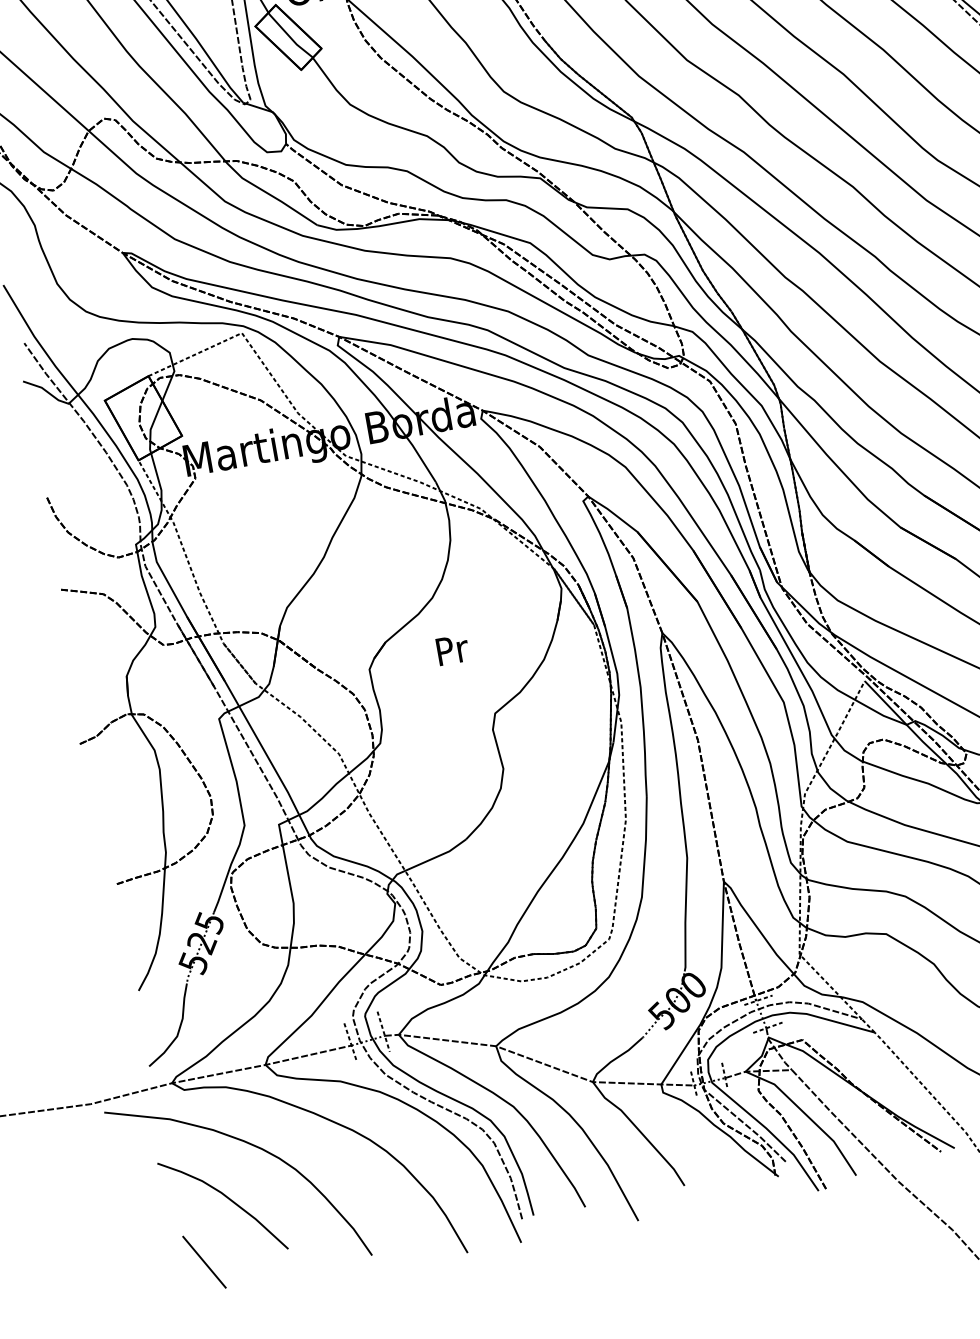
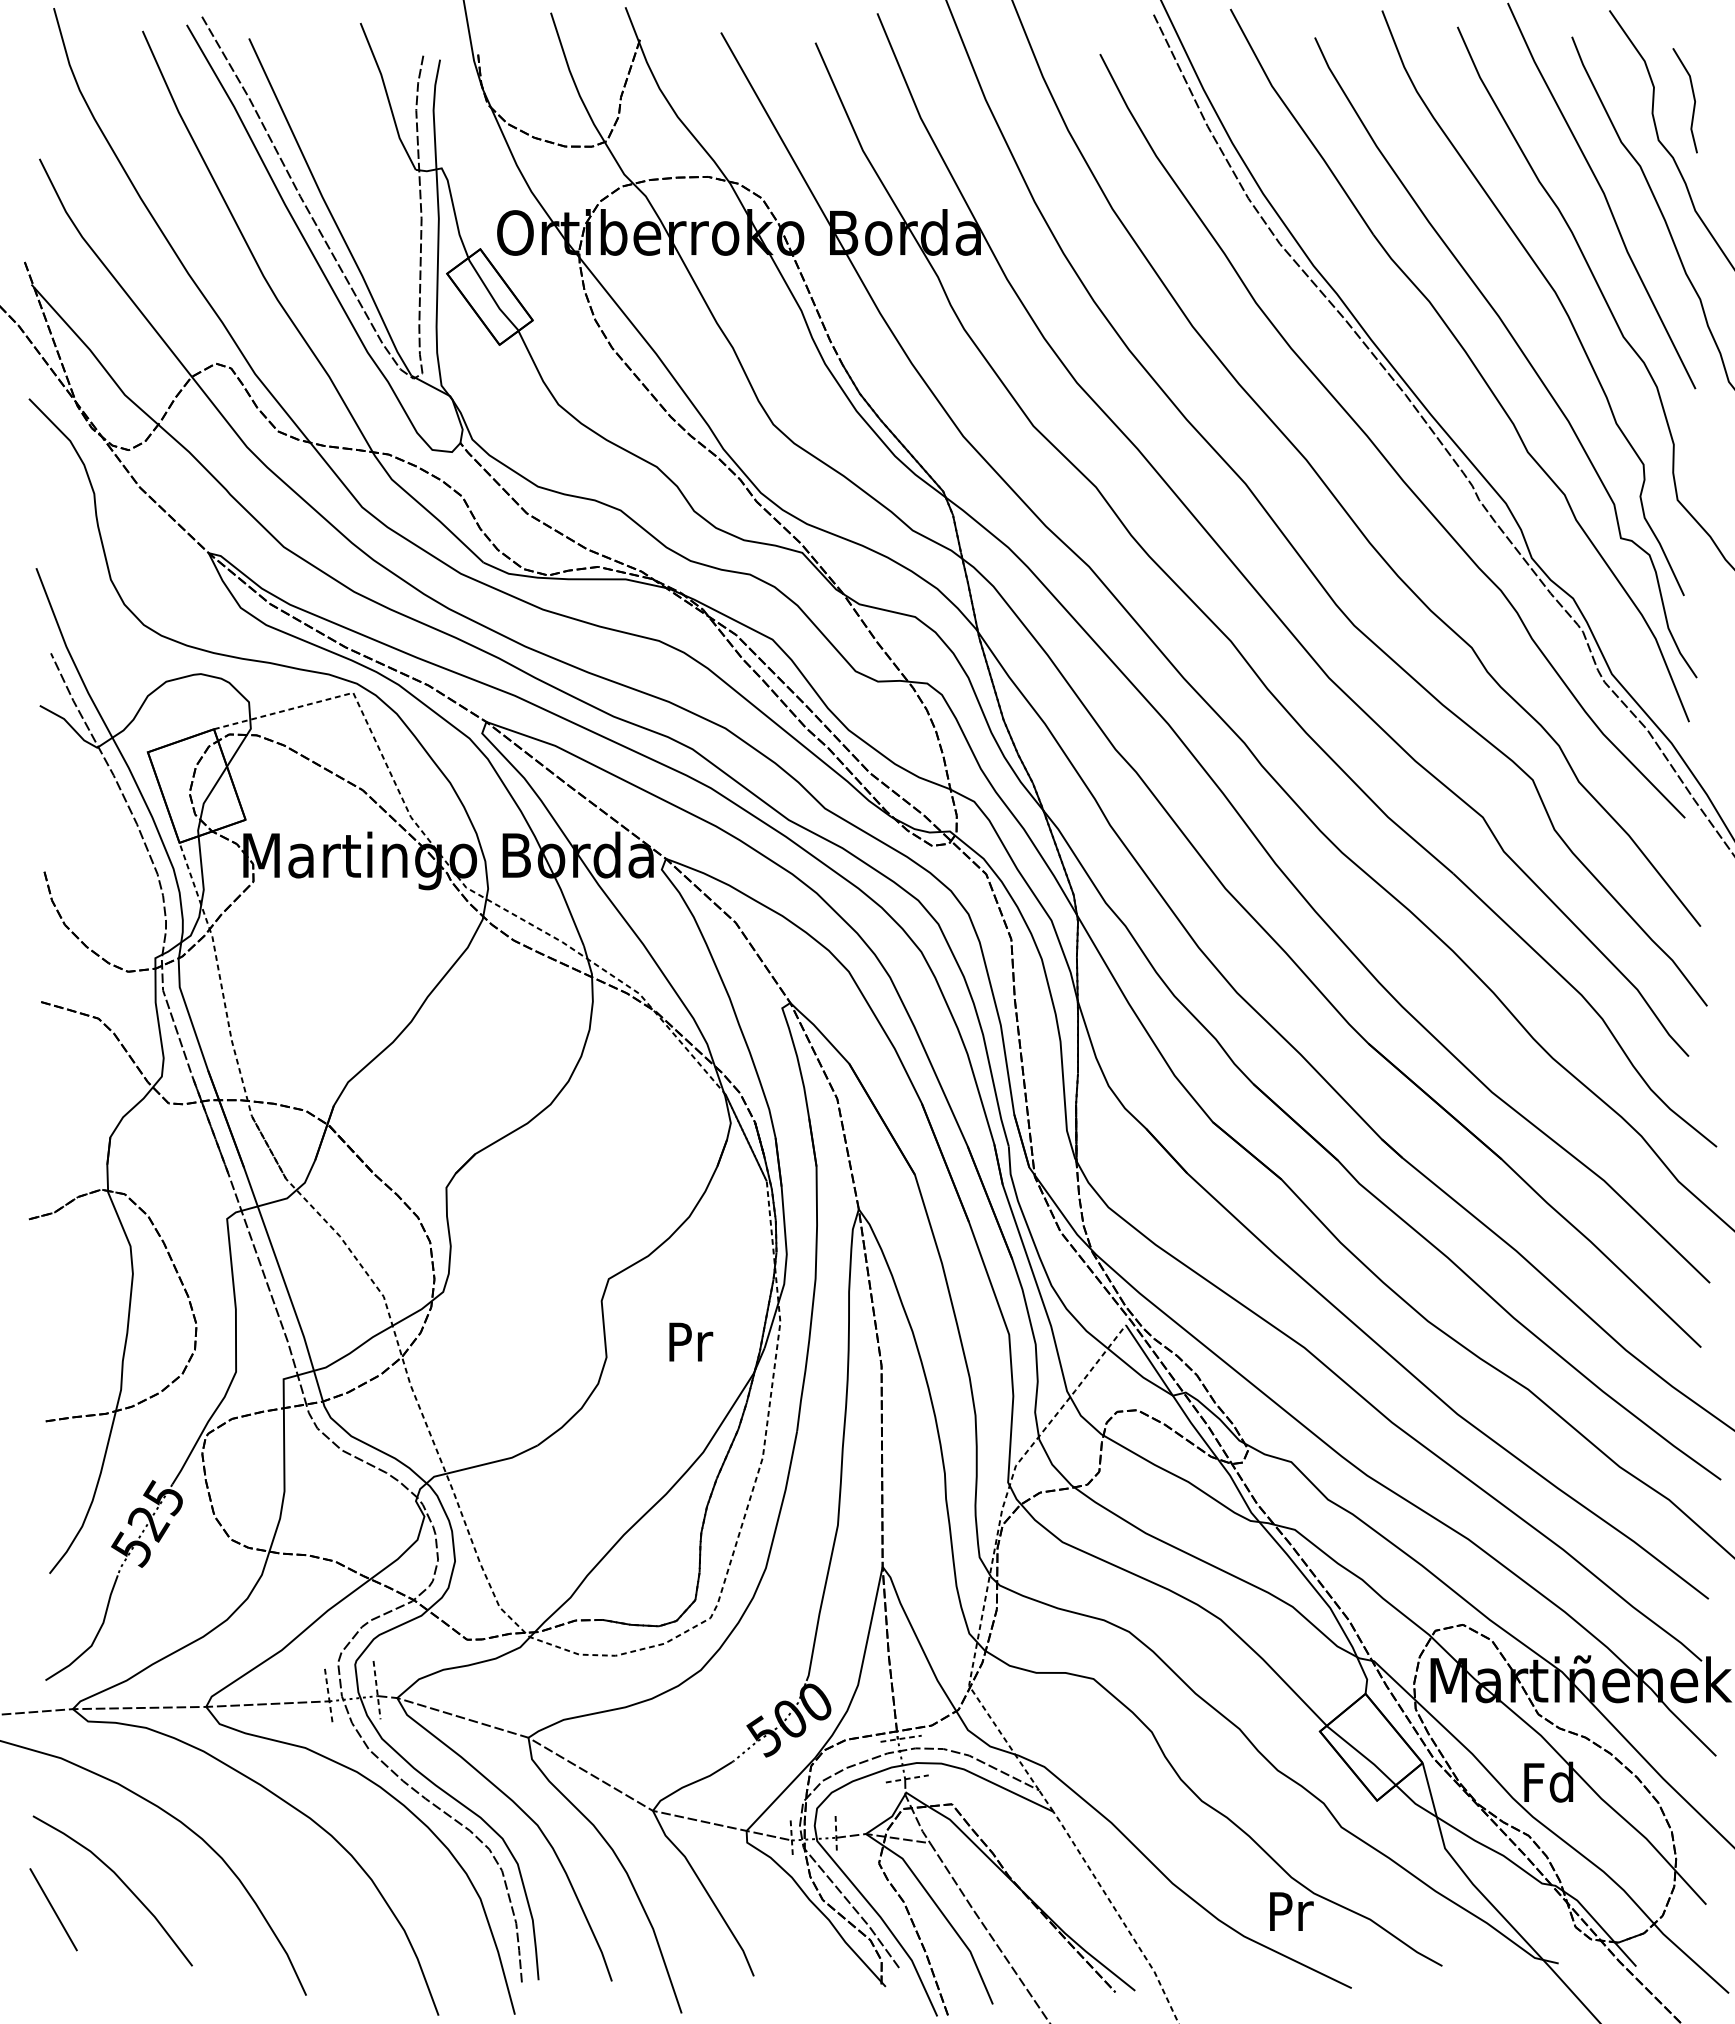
text: (453, 649) -> (691, 1341), moved
line: (204, 1262) -> (53, 1909), moved

